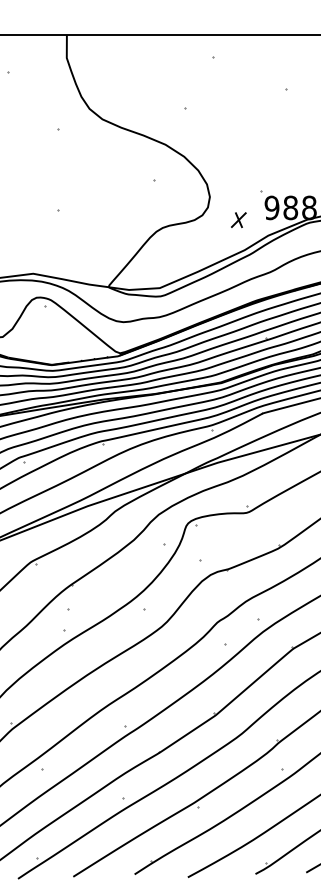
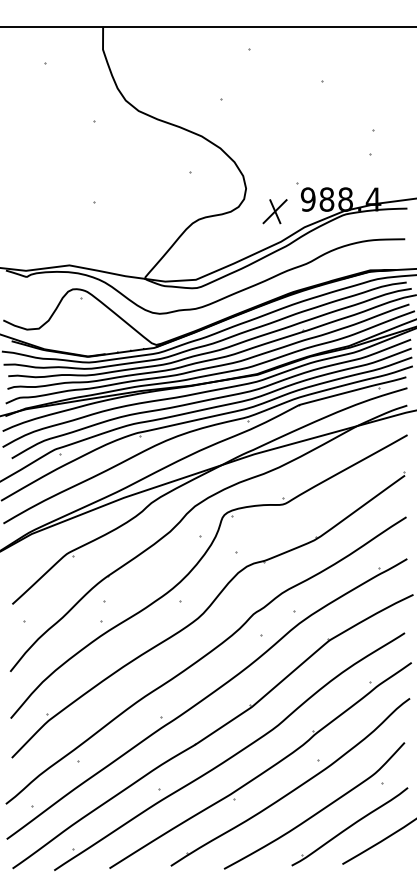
part: (238, 219) -> (274, 211), size x1.67

